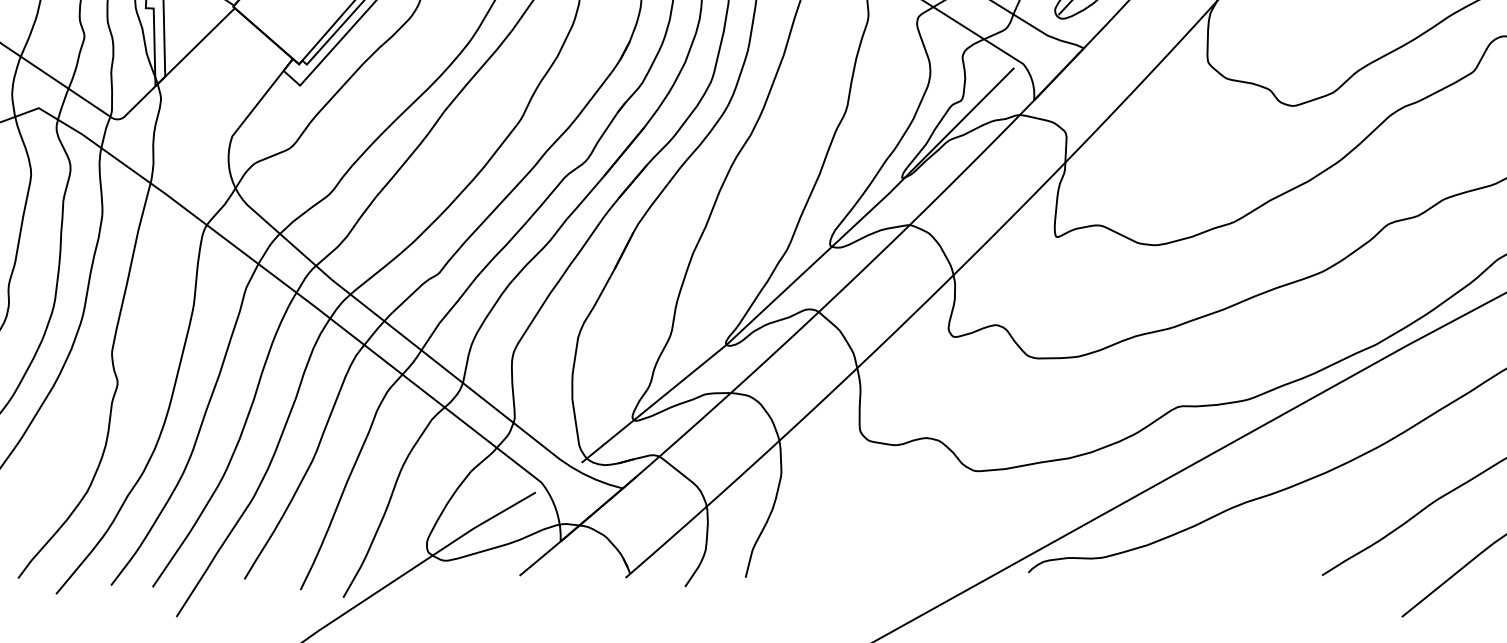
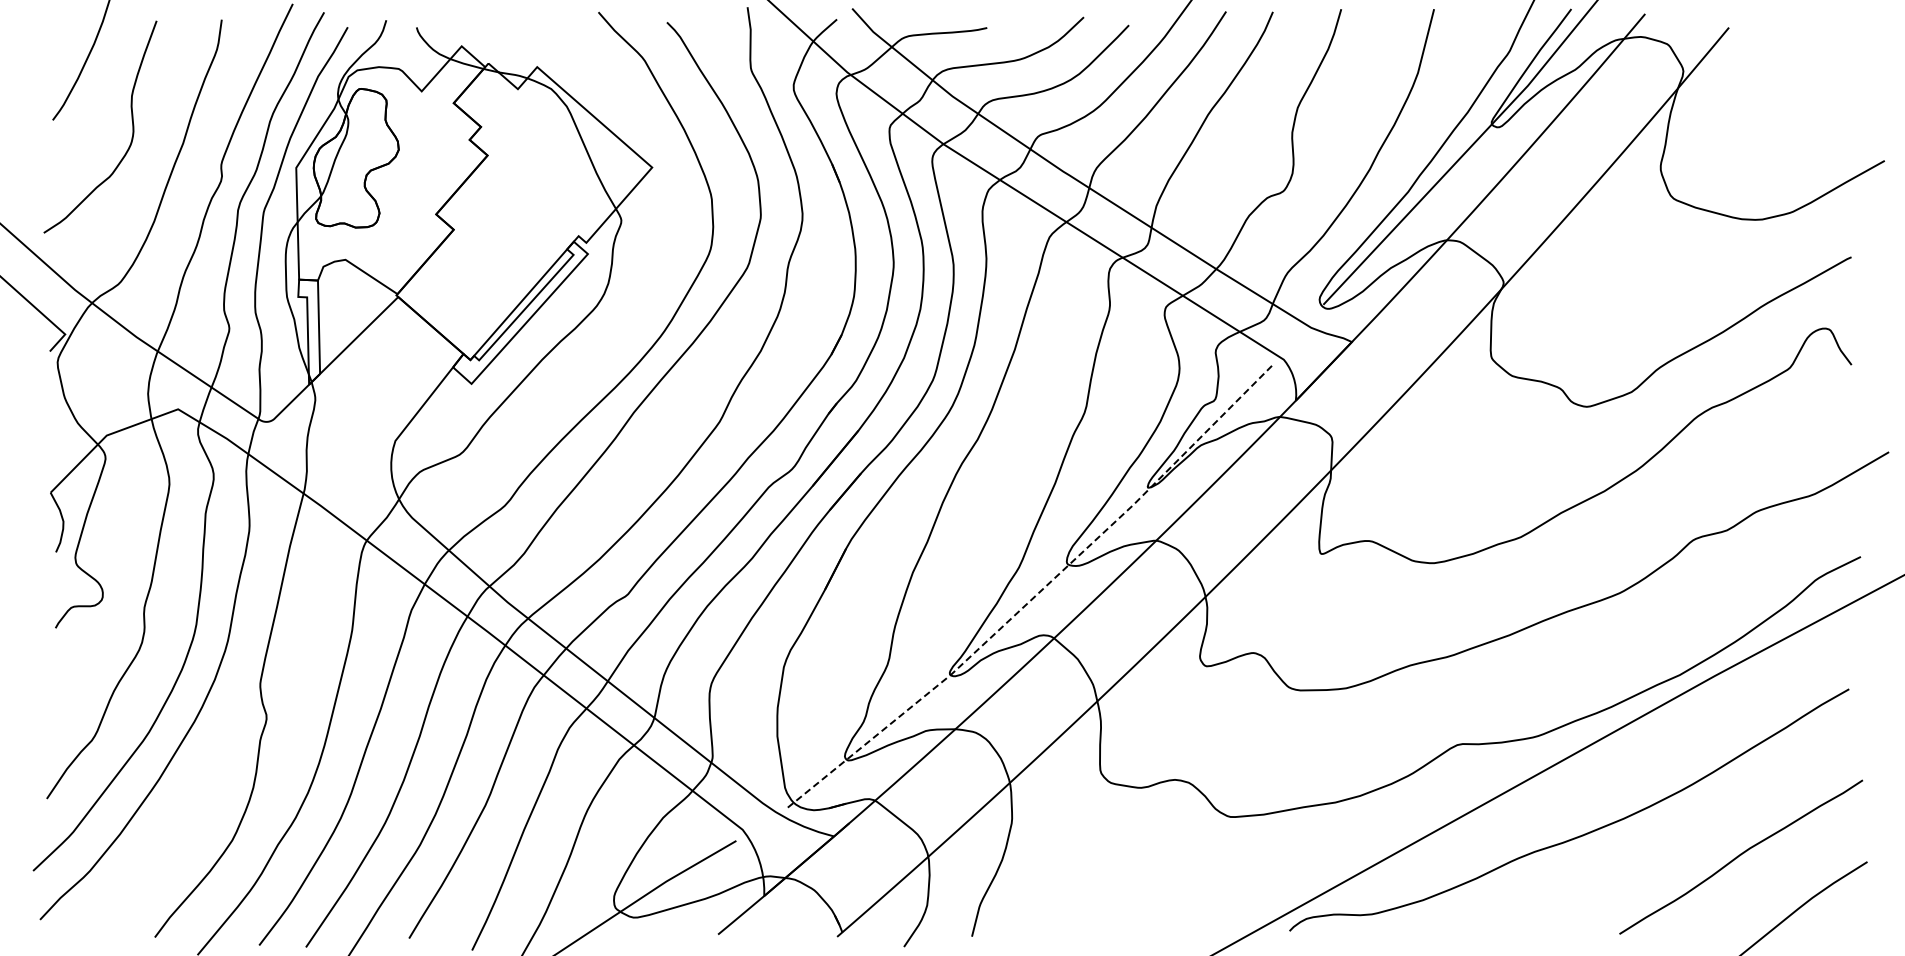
line: (803, 272) -> (1037, 593), solid -> dashed

